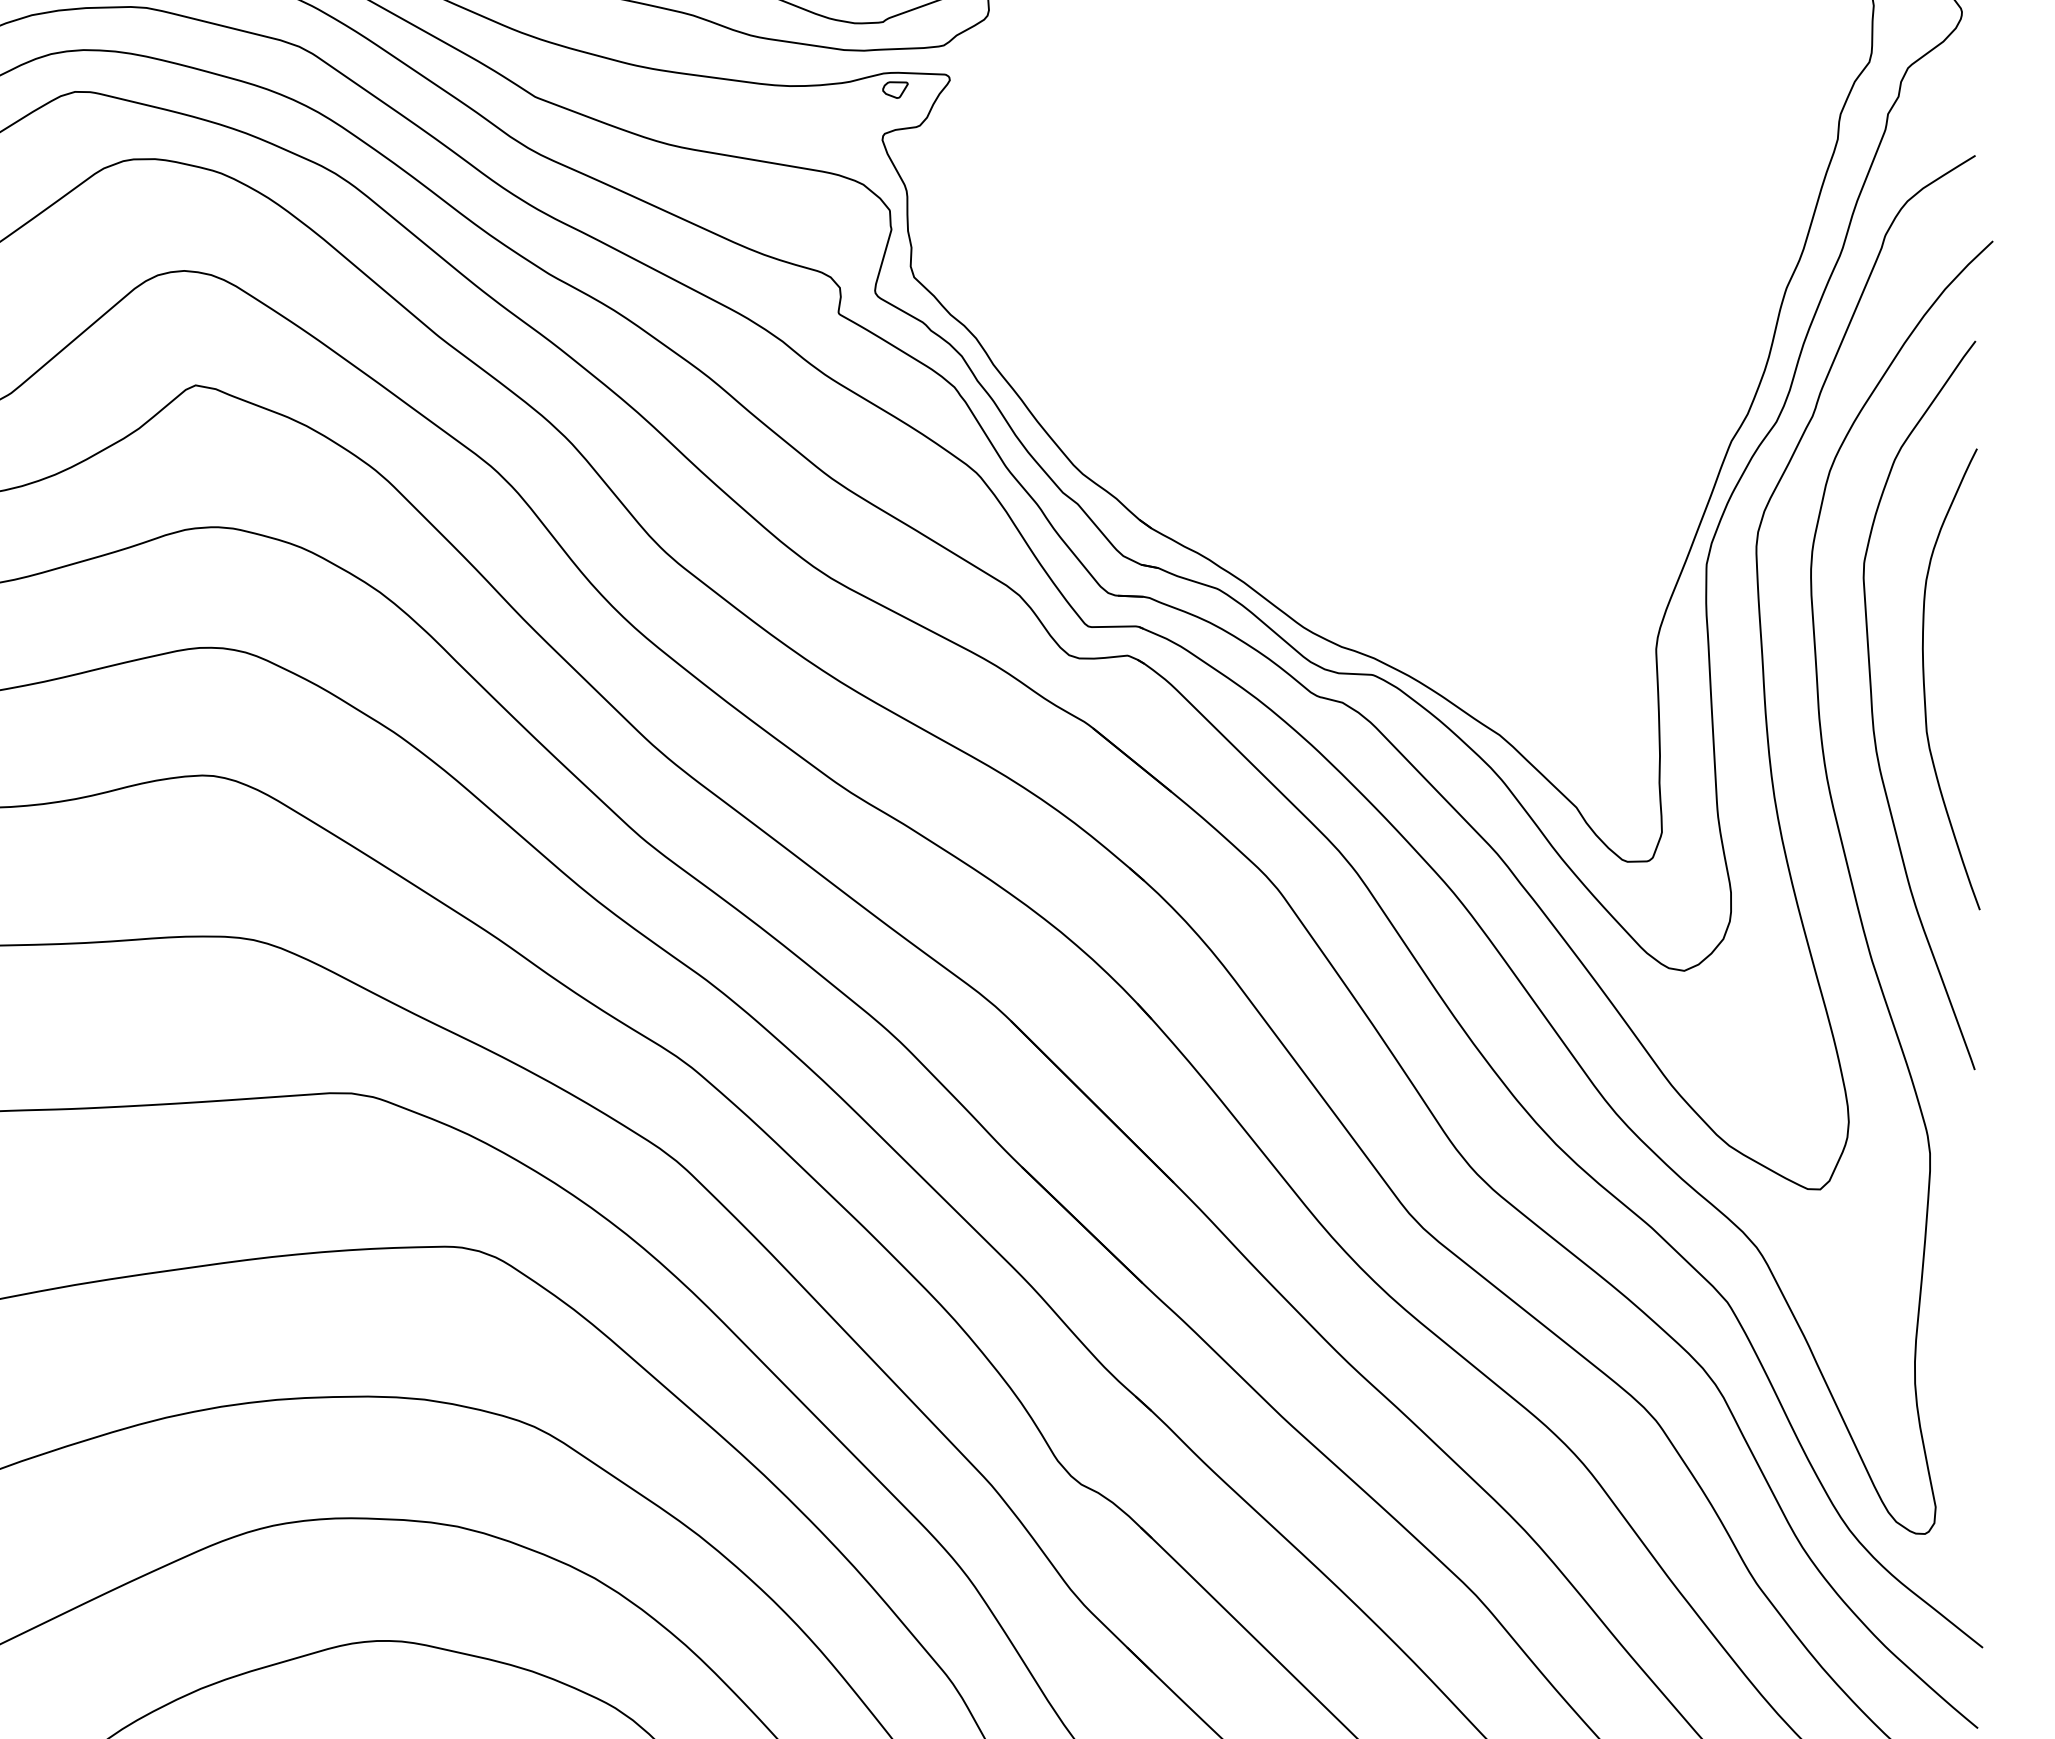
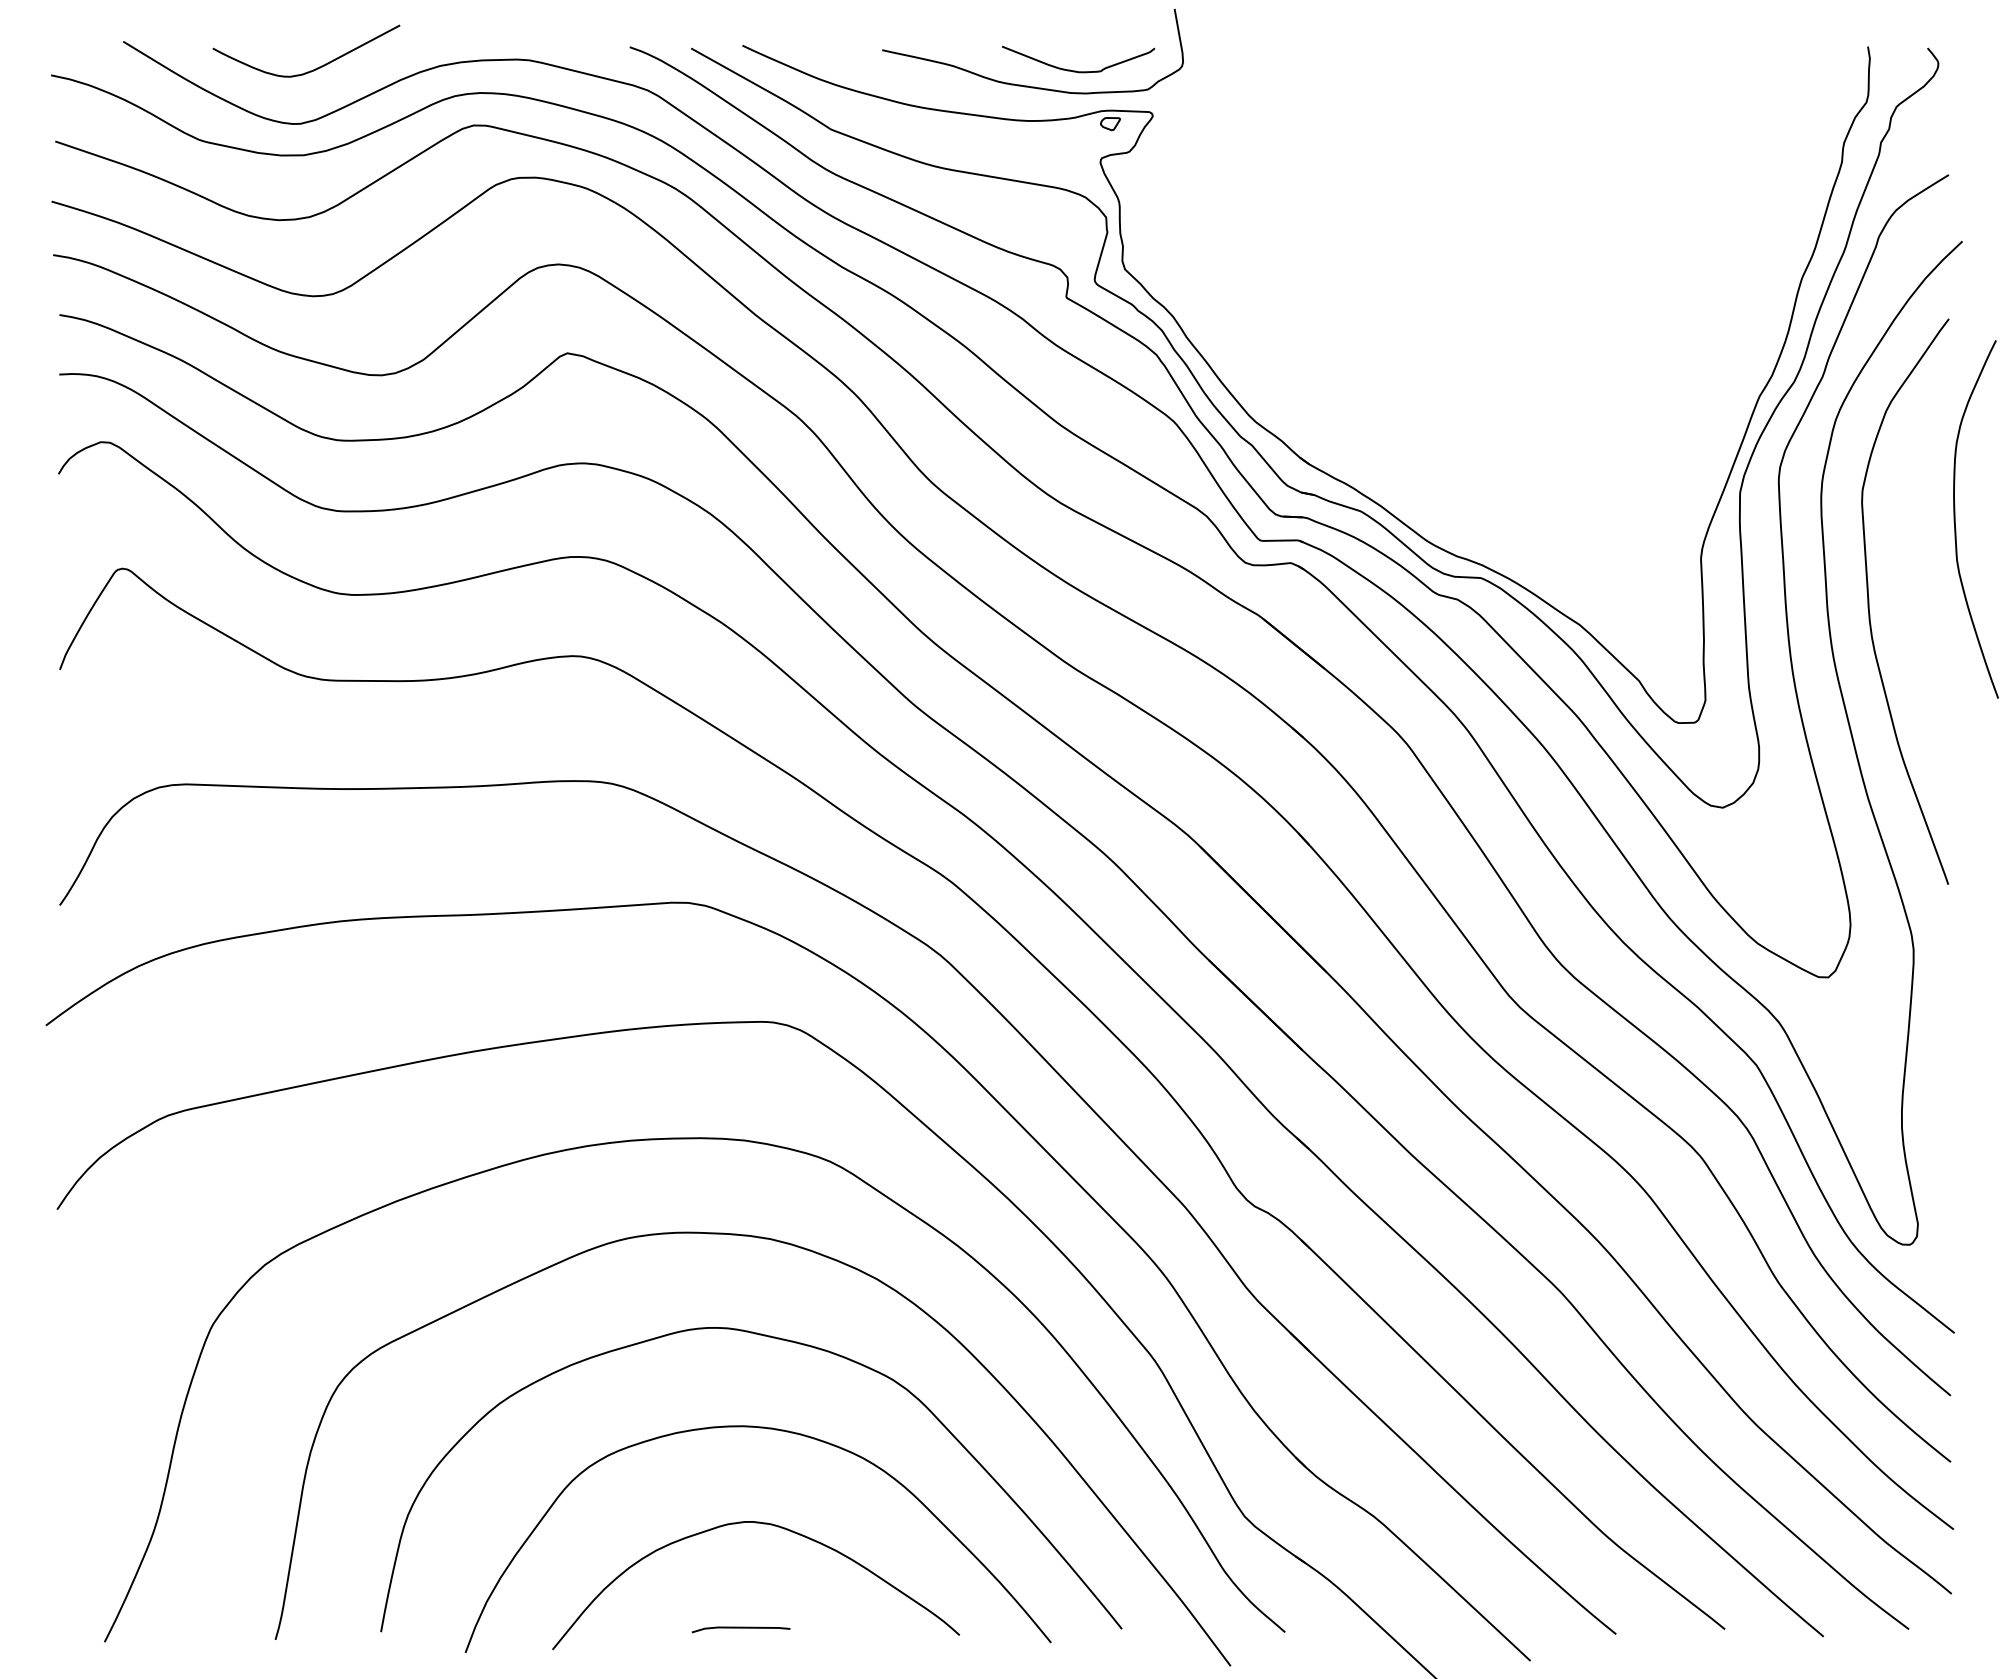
curve: (1924, 679) -> (1955, 519), moved

